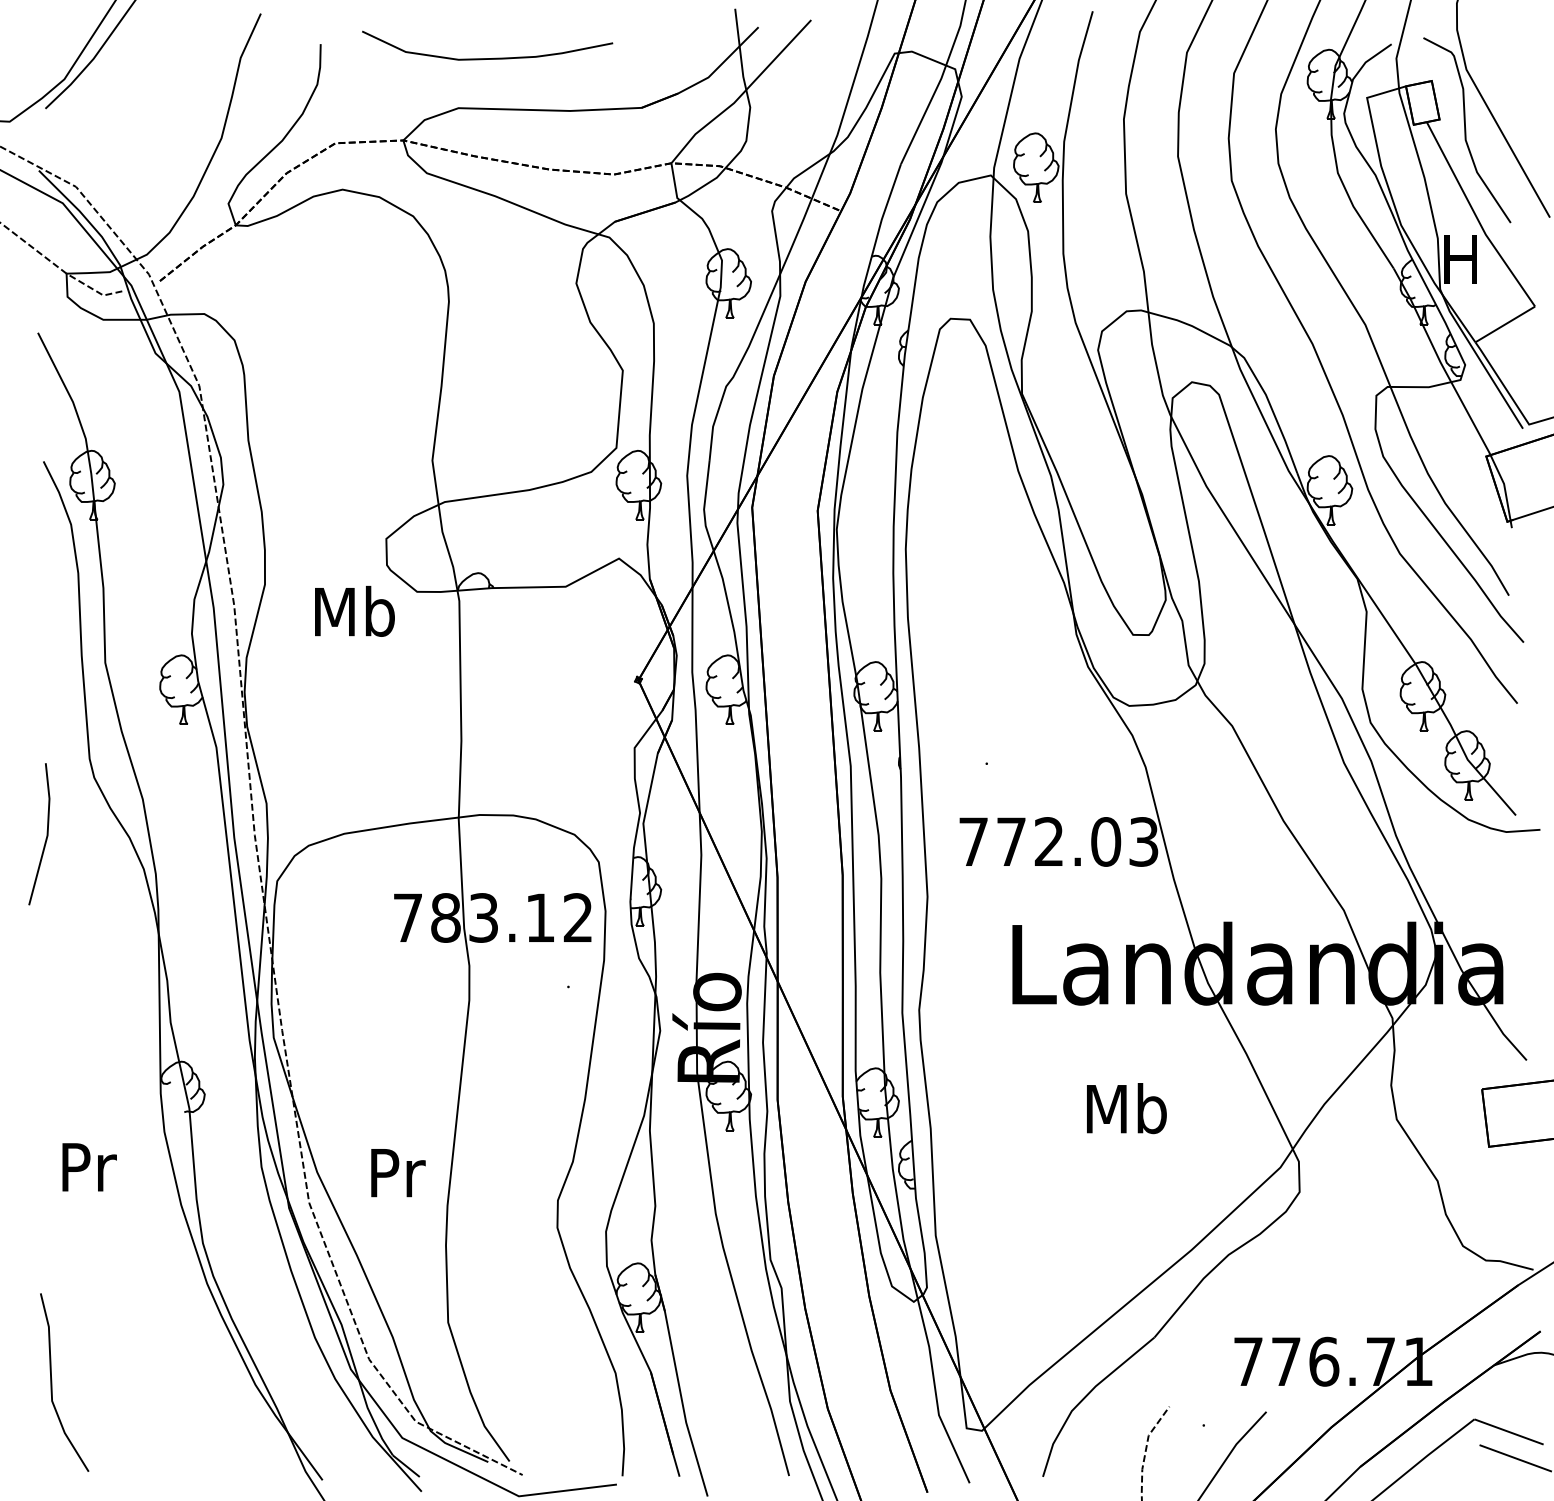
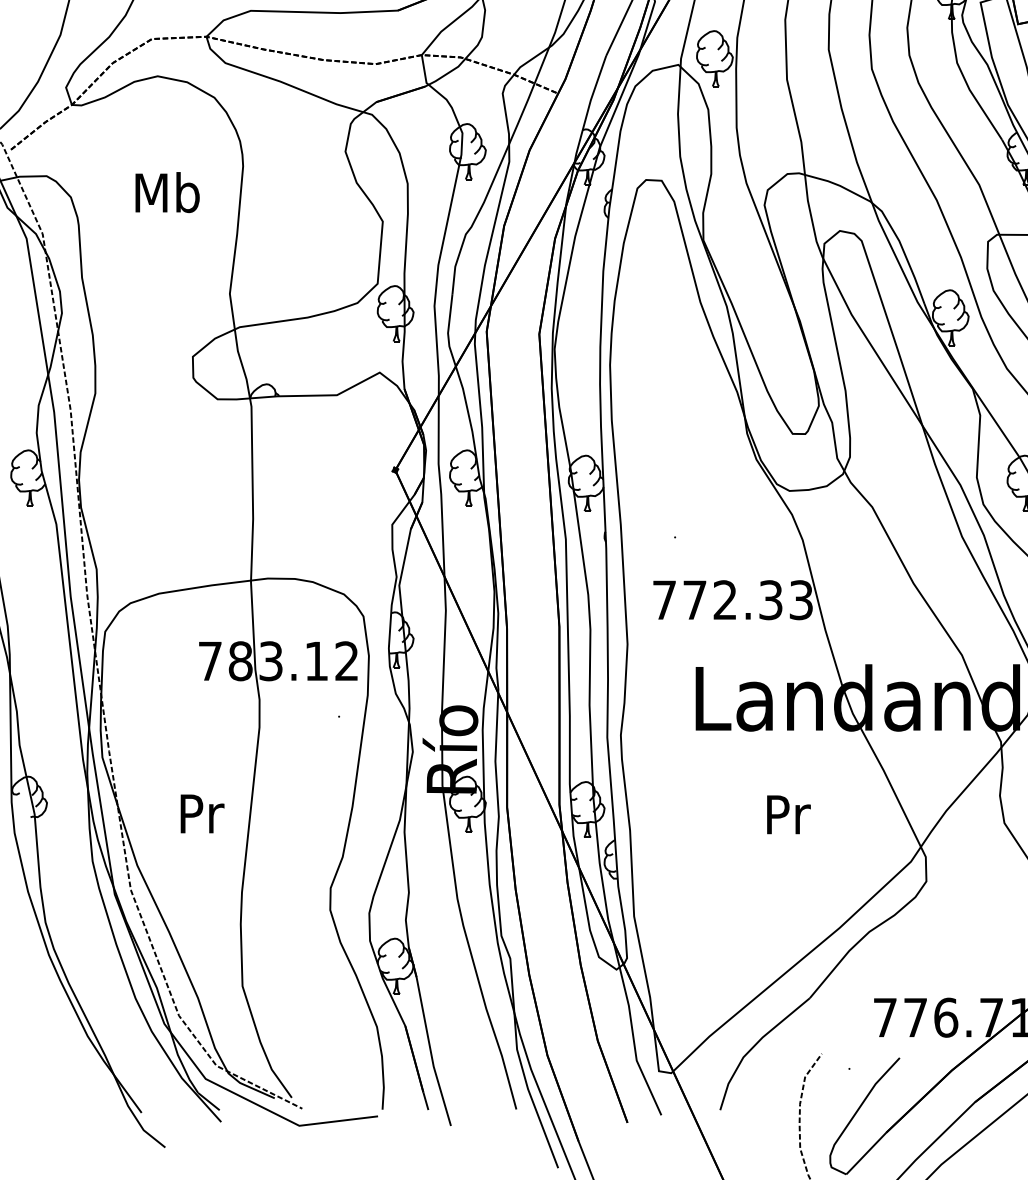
text: (354, 611) -> (167, 192), moved
text: (1106, 841) -> (771, 599), 772.03 -> 772.33
text: (1126, 1108) -> (787, 814), Mb -> Pr
text: (398, 1173) -> (202, 814), moved

